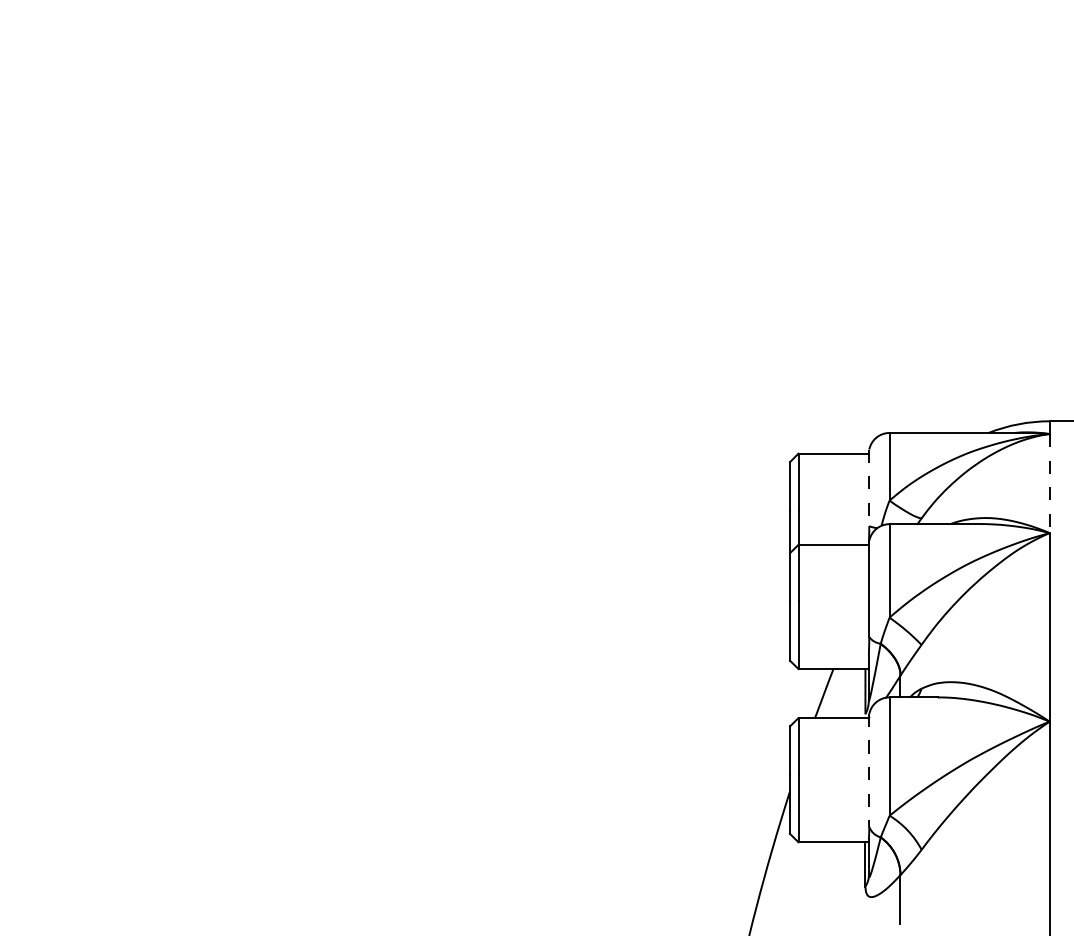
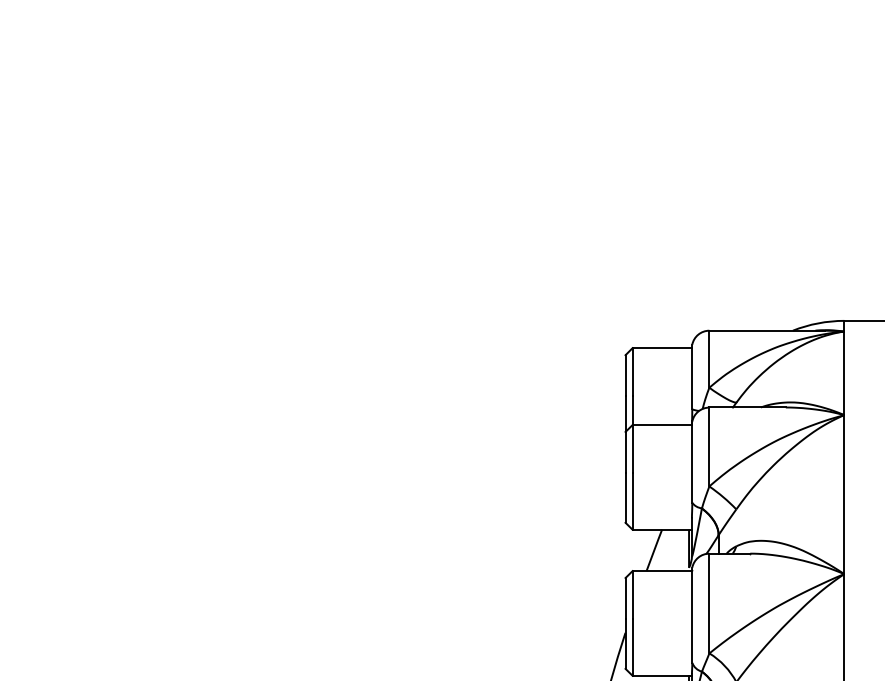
line: (1049, 483) -> (844, 373), dashed -> solid
line: (869, 488) -> (692, 377), dashed -> solid
line: (869, 770) -> (692, 615), dashed -> solid

